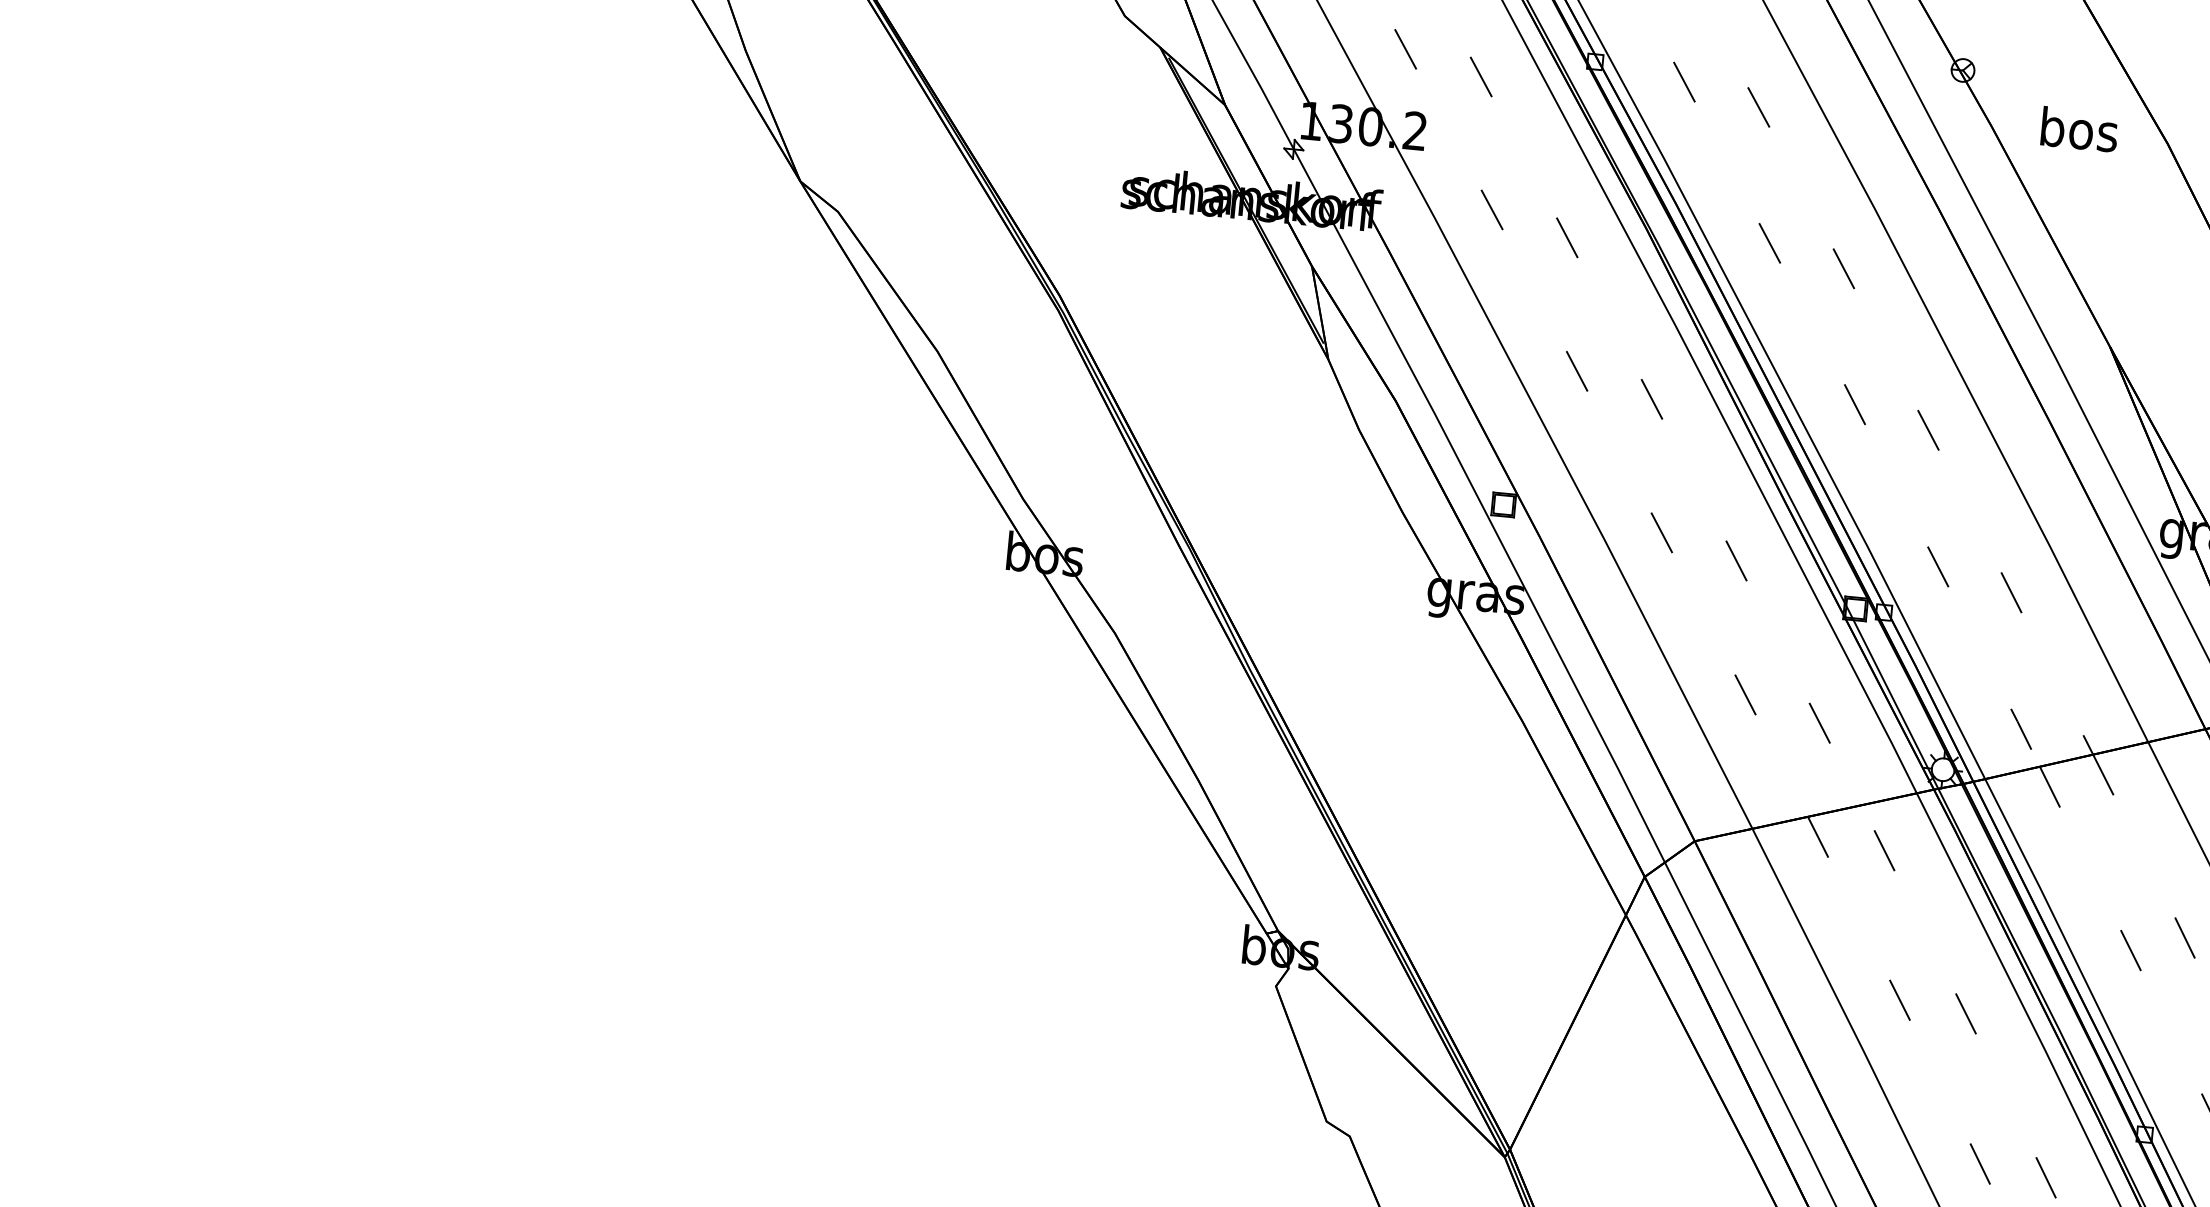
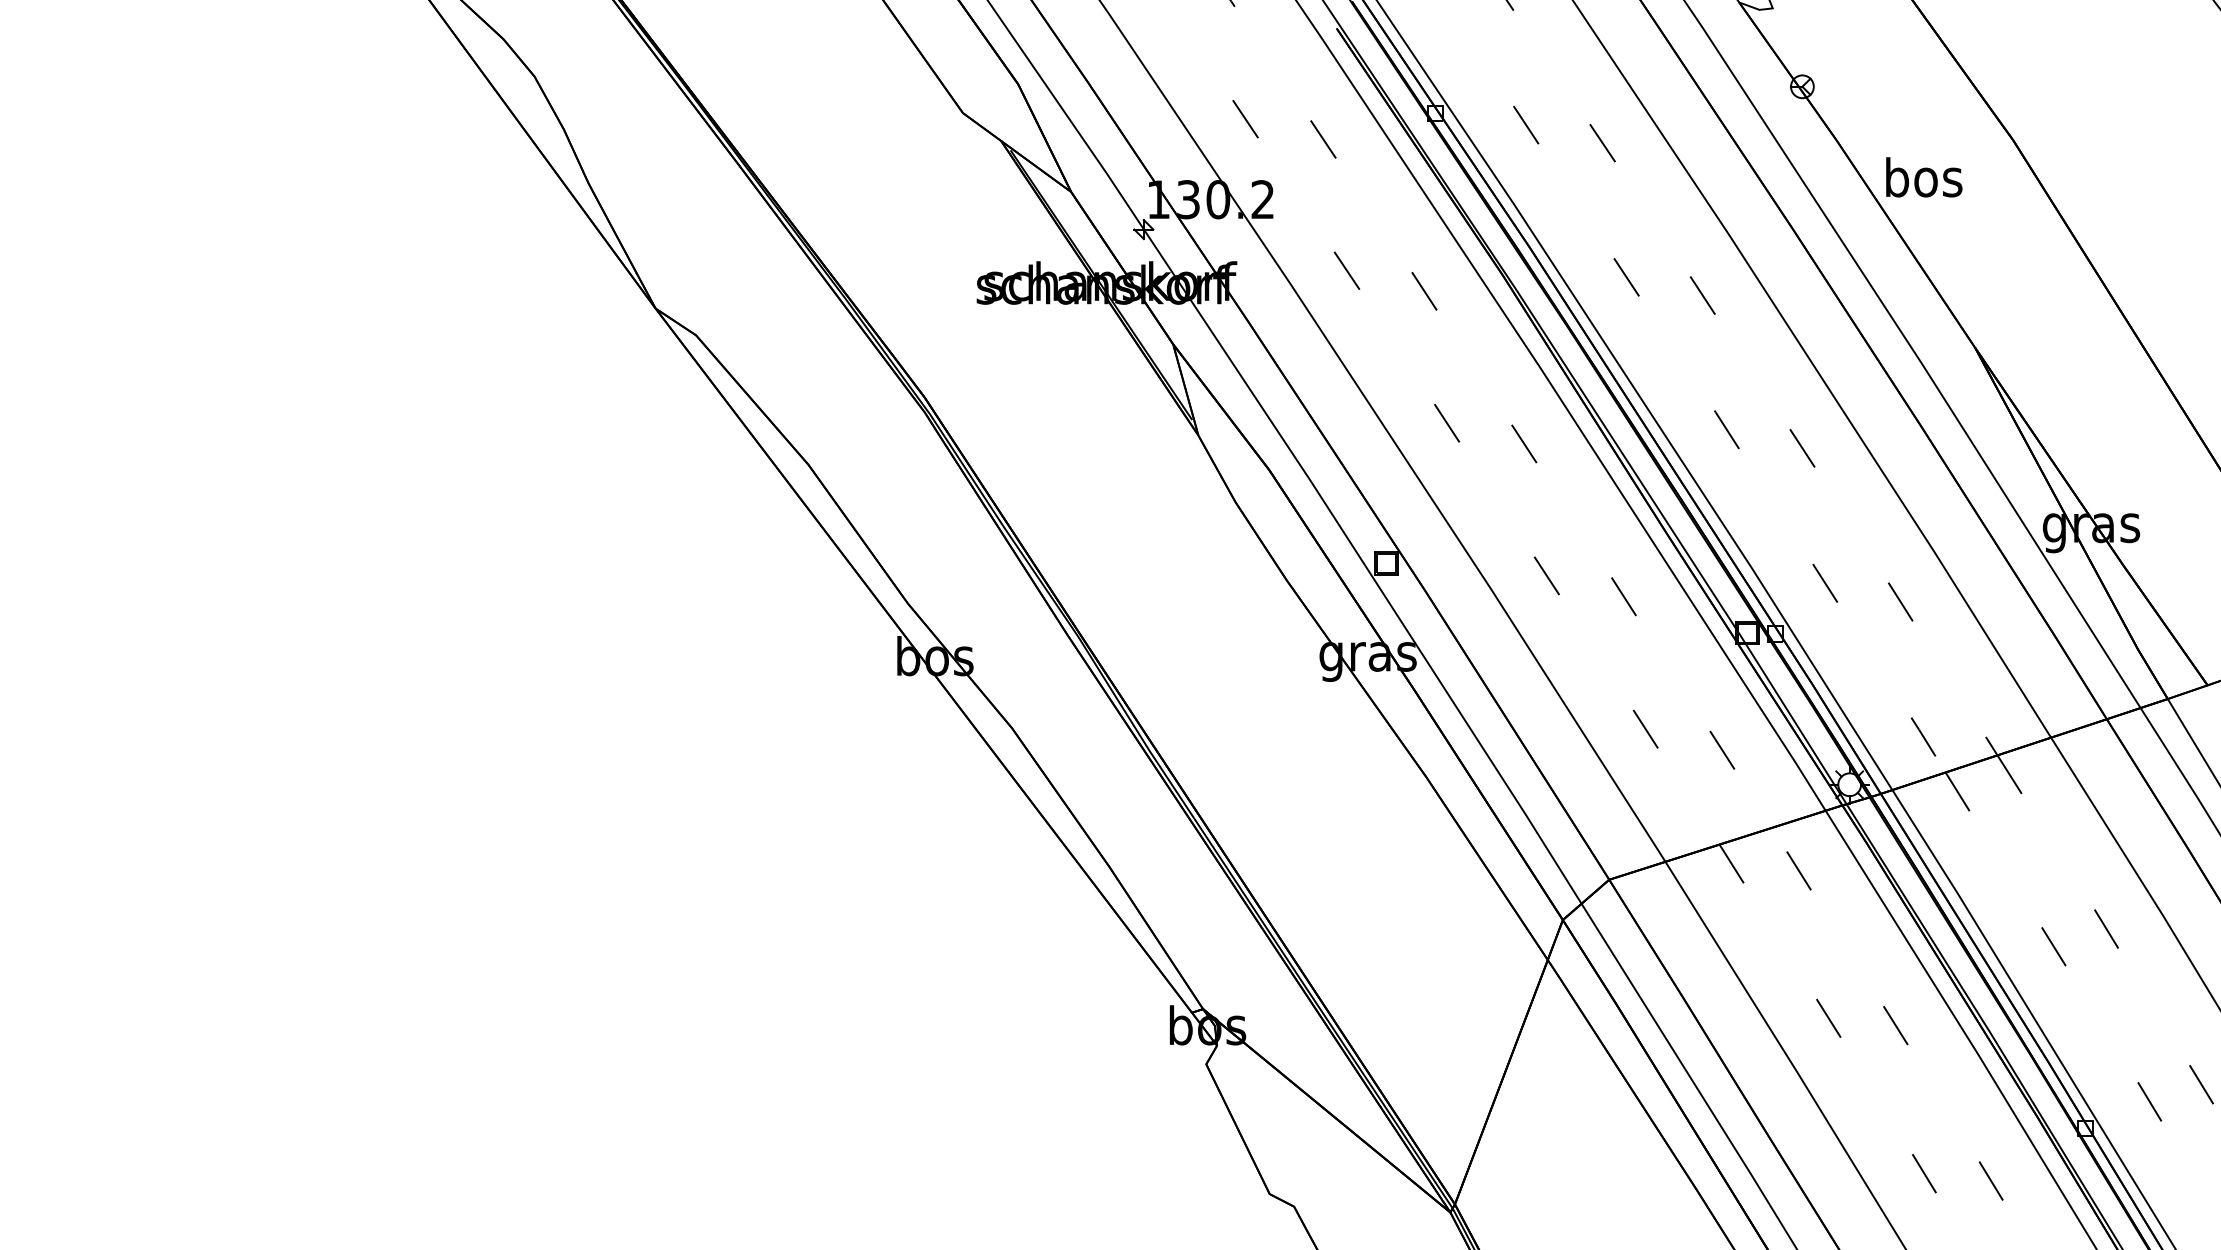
text: (2080, 129) -> (1924, 177), moved

